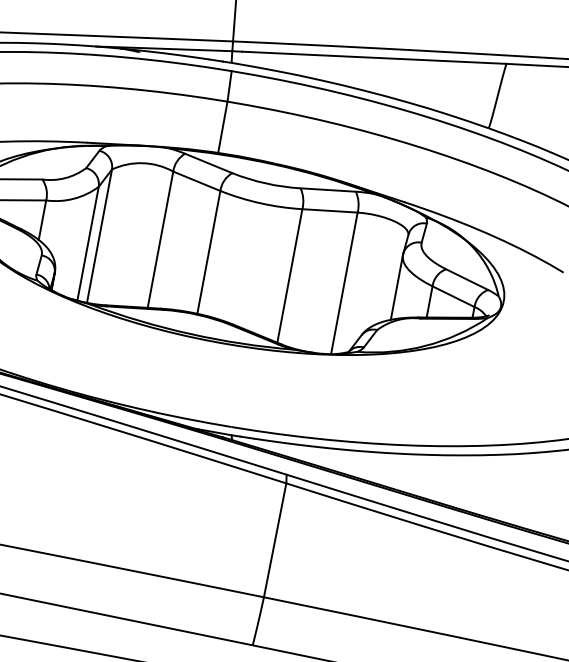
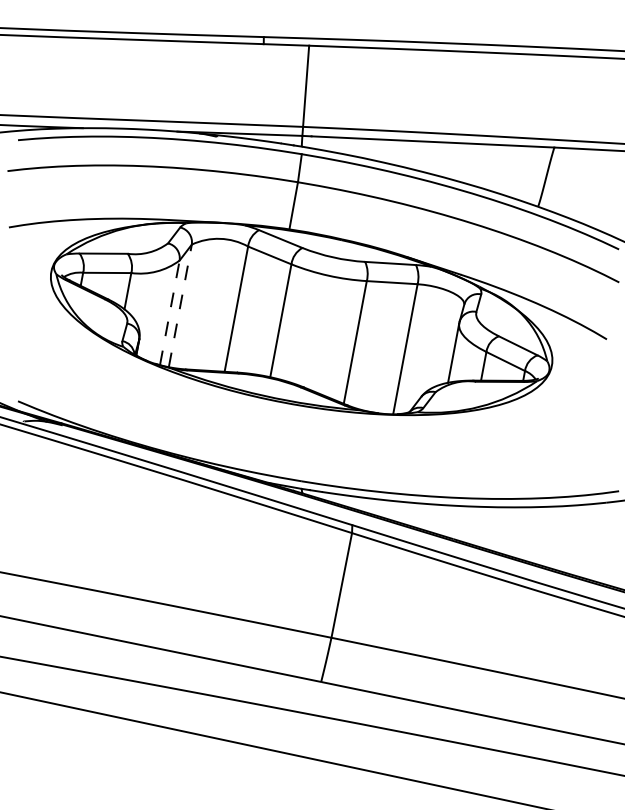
line: (99, 235) -> (180, 305), solid -> dashed
line: (87, 243) -> (169, 312), solid -> dashed

